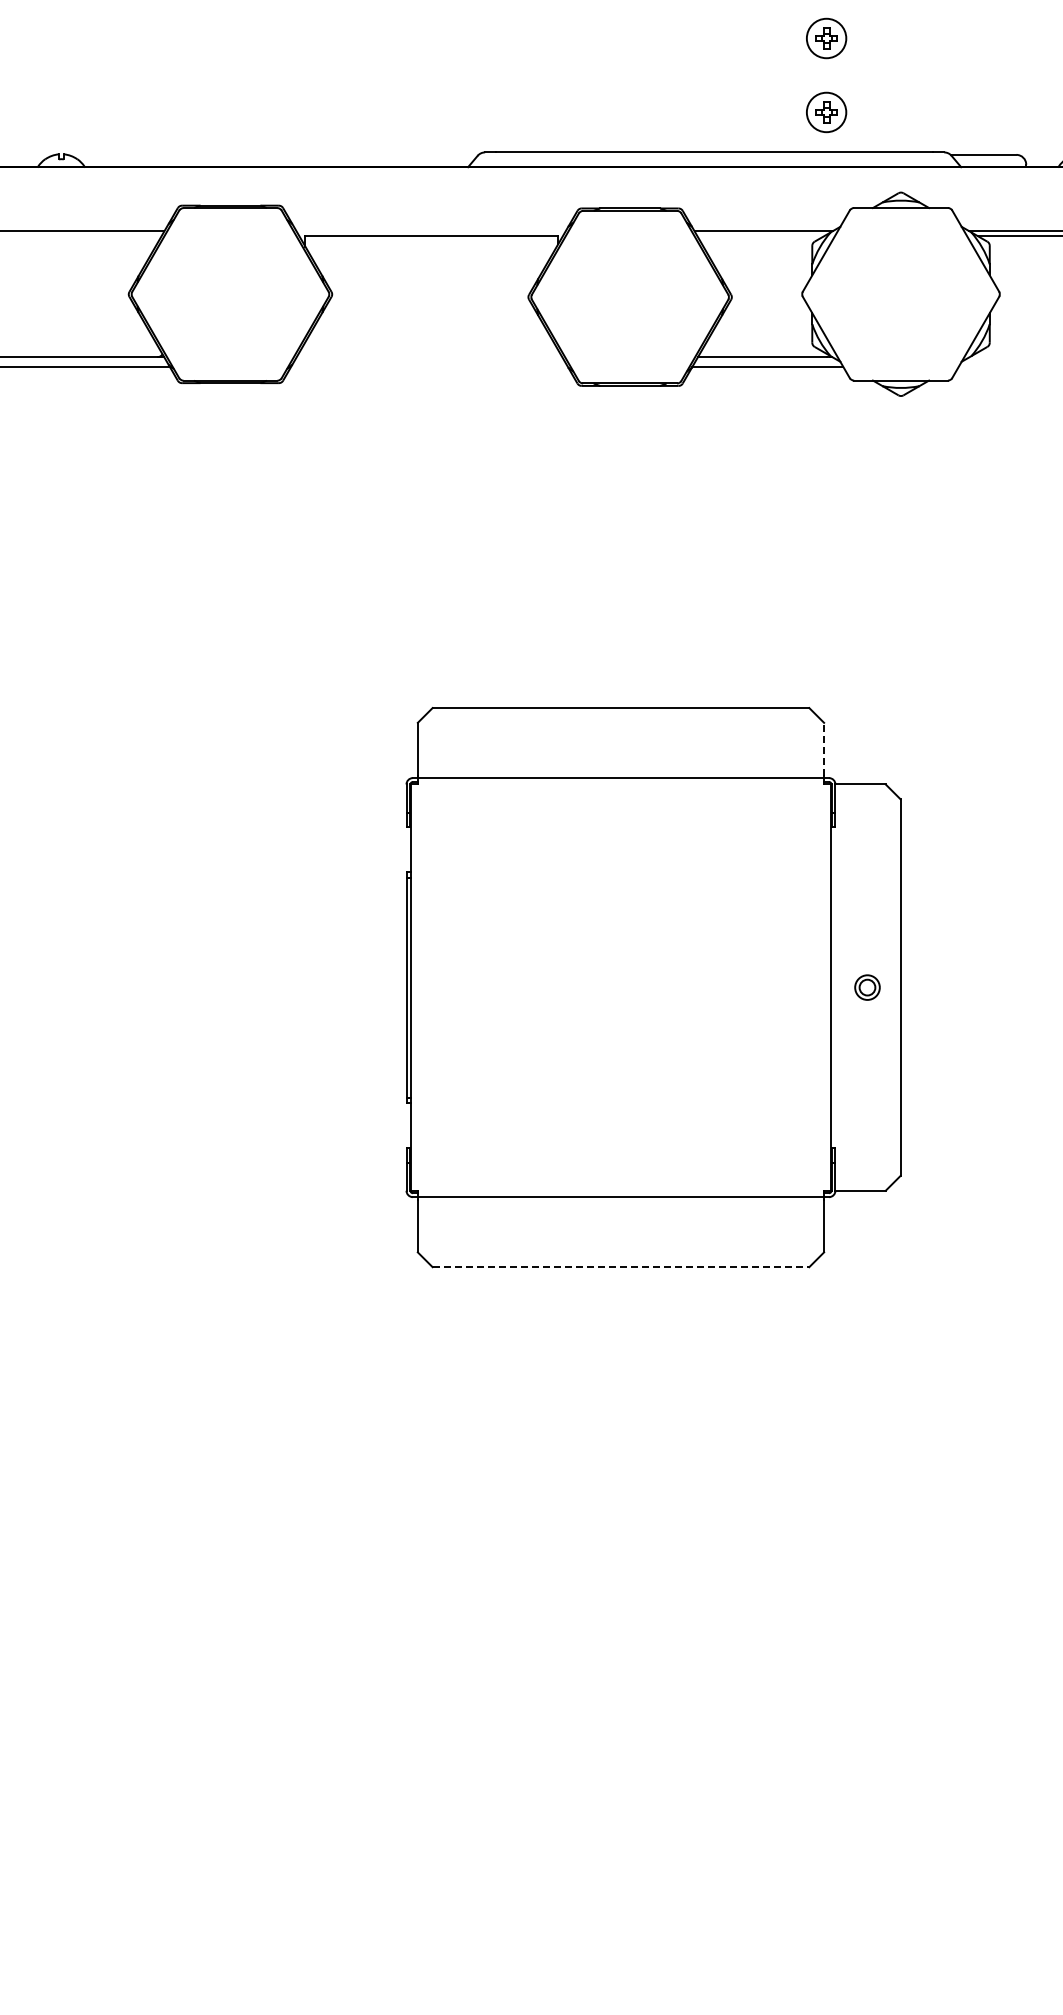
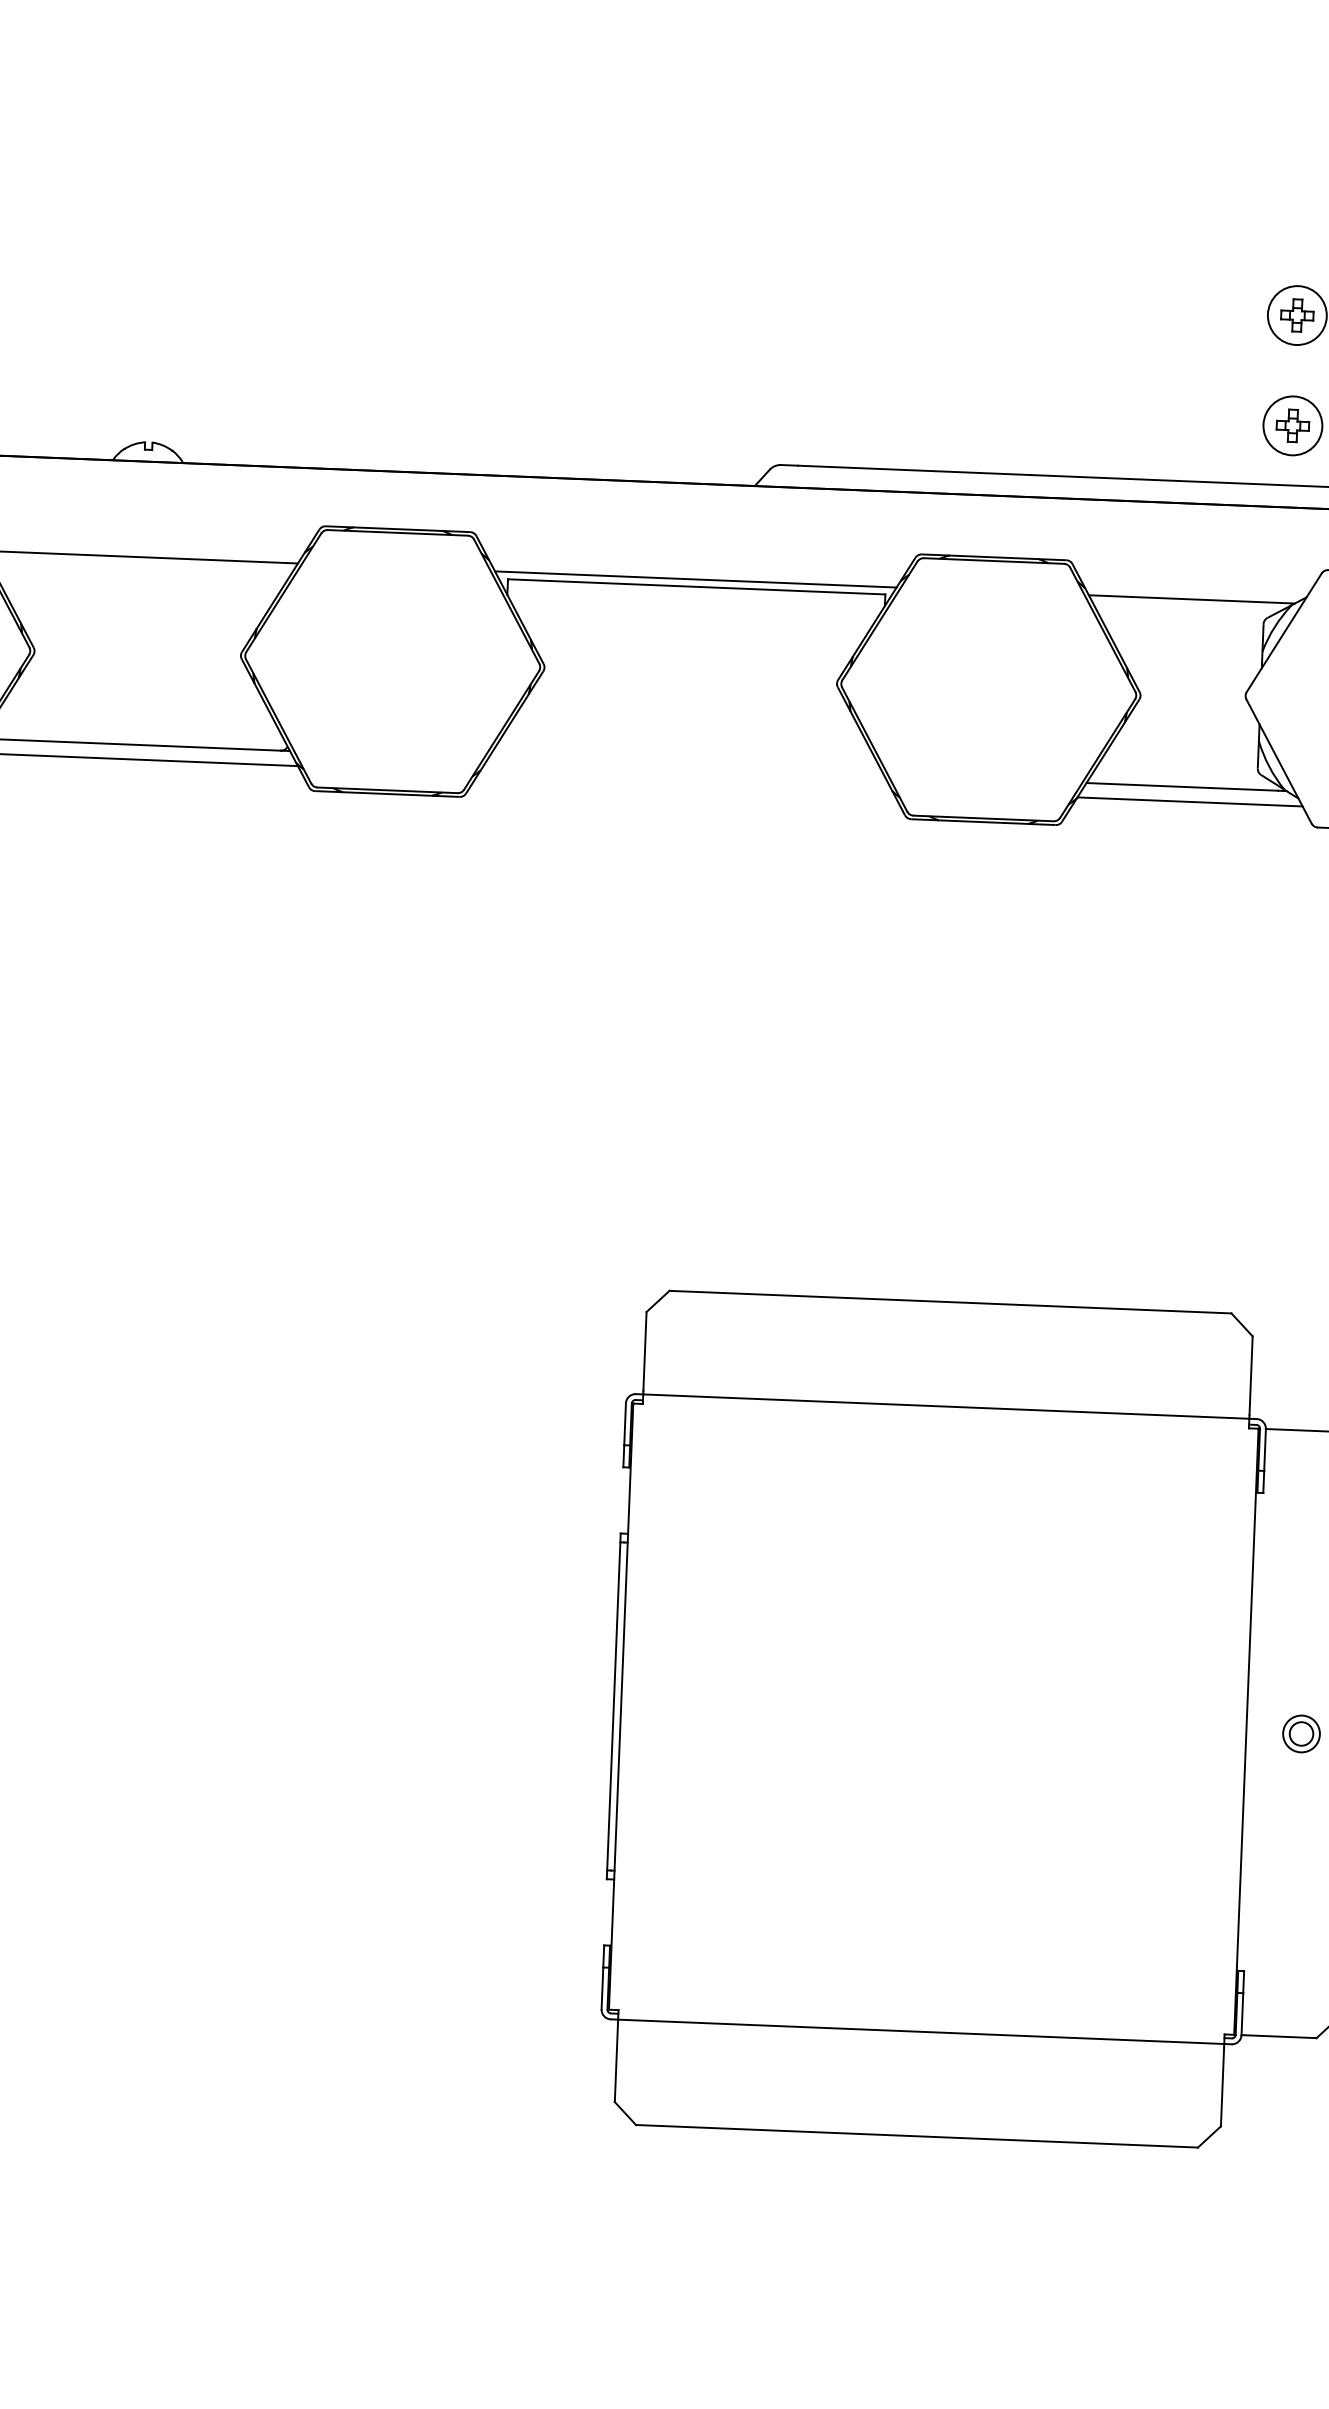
line: (430, 231) -> (694, 579), added
line: (824, 748) -> (1251, 1374), dashed -> solid
line: (621, 1267) -> (917, 2136), dashed -> solid

